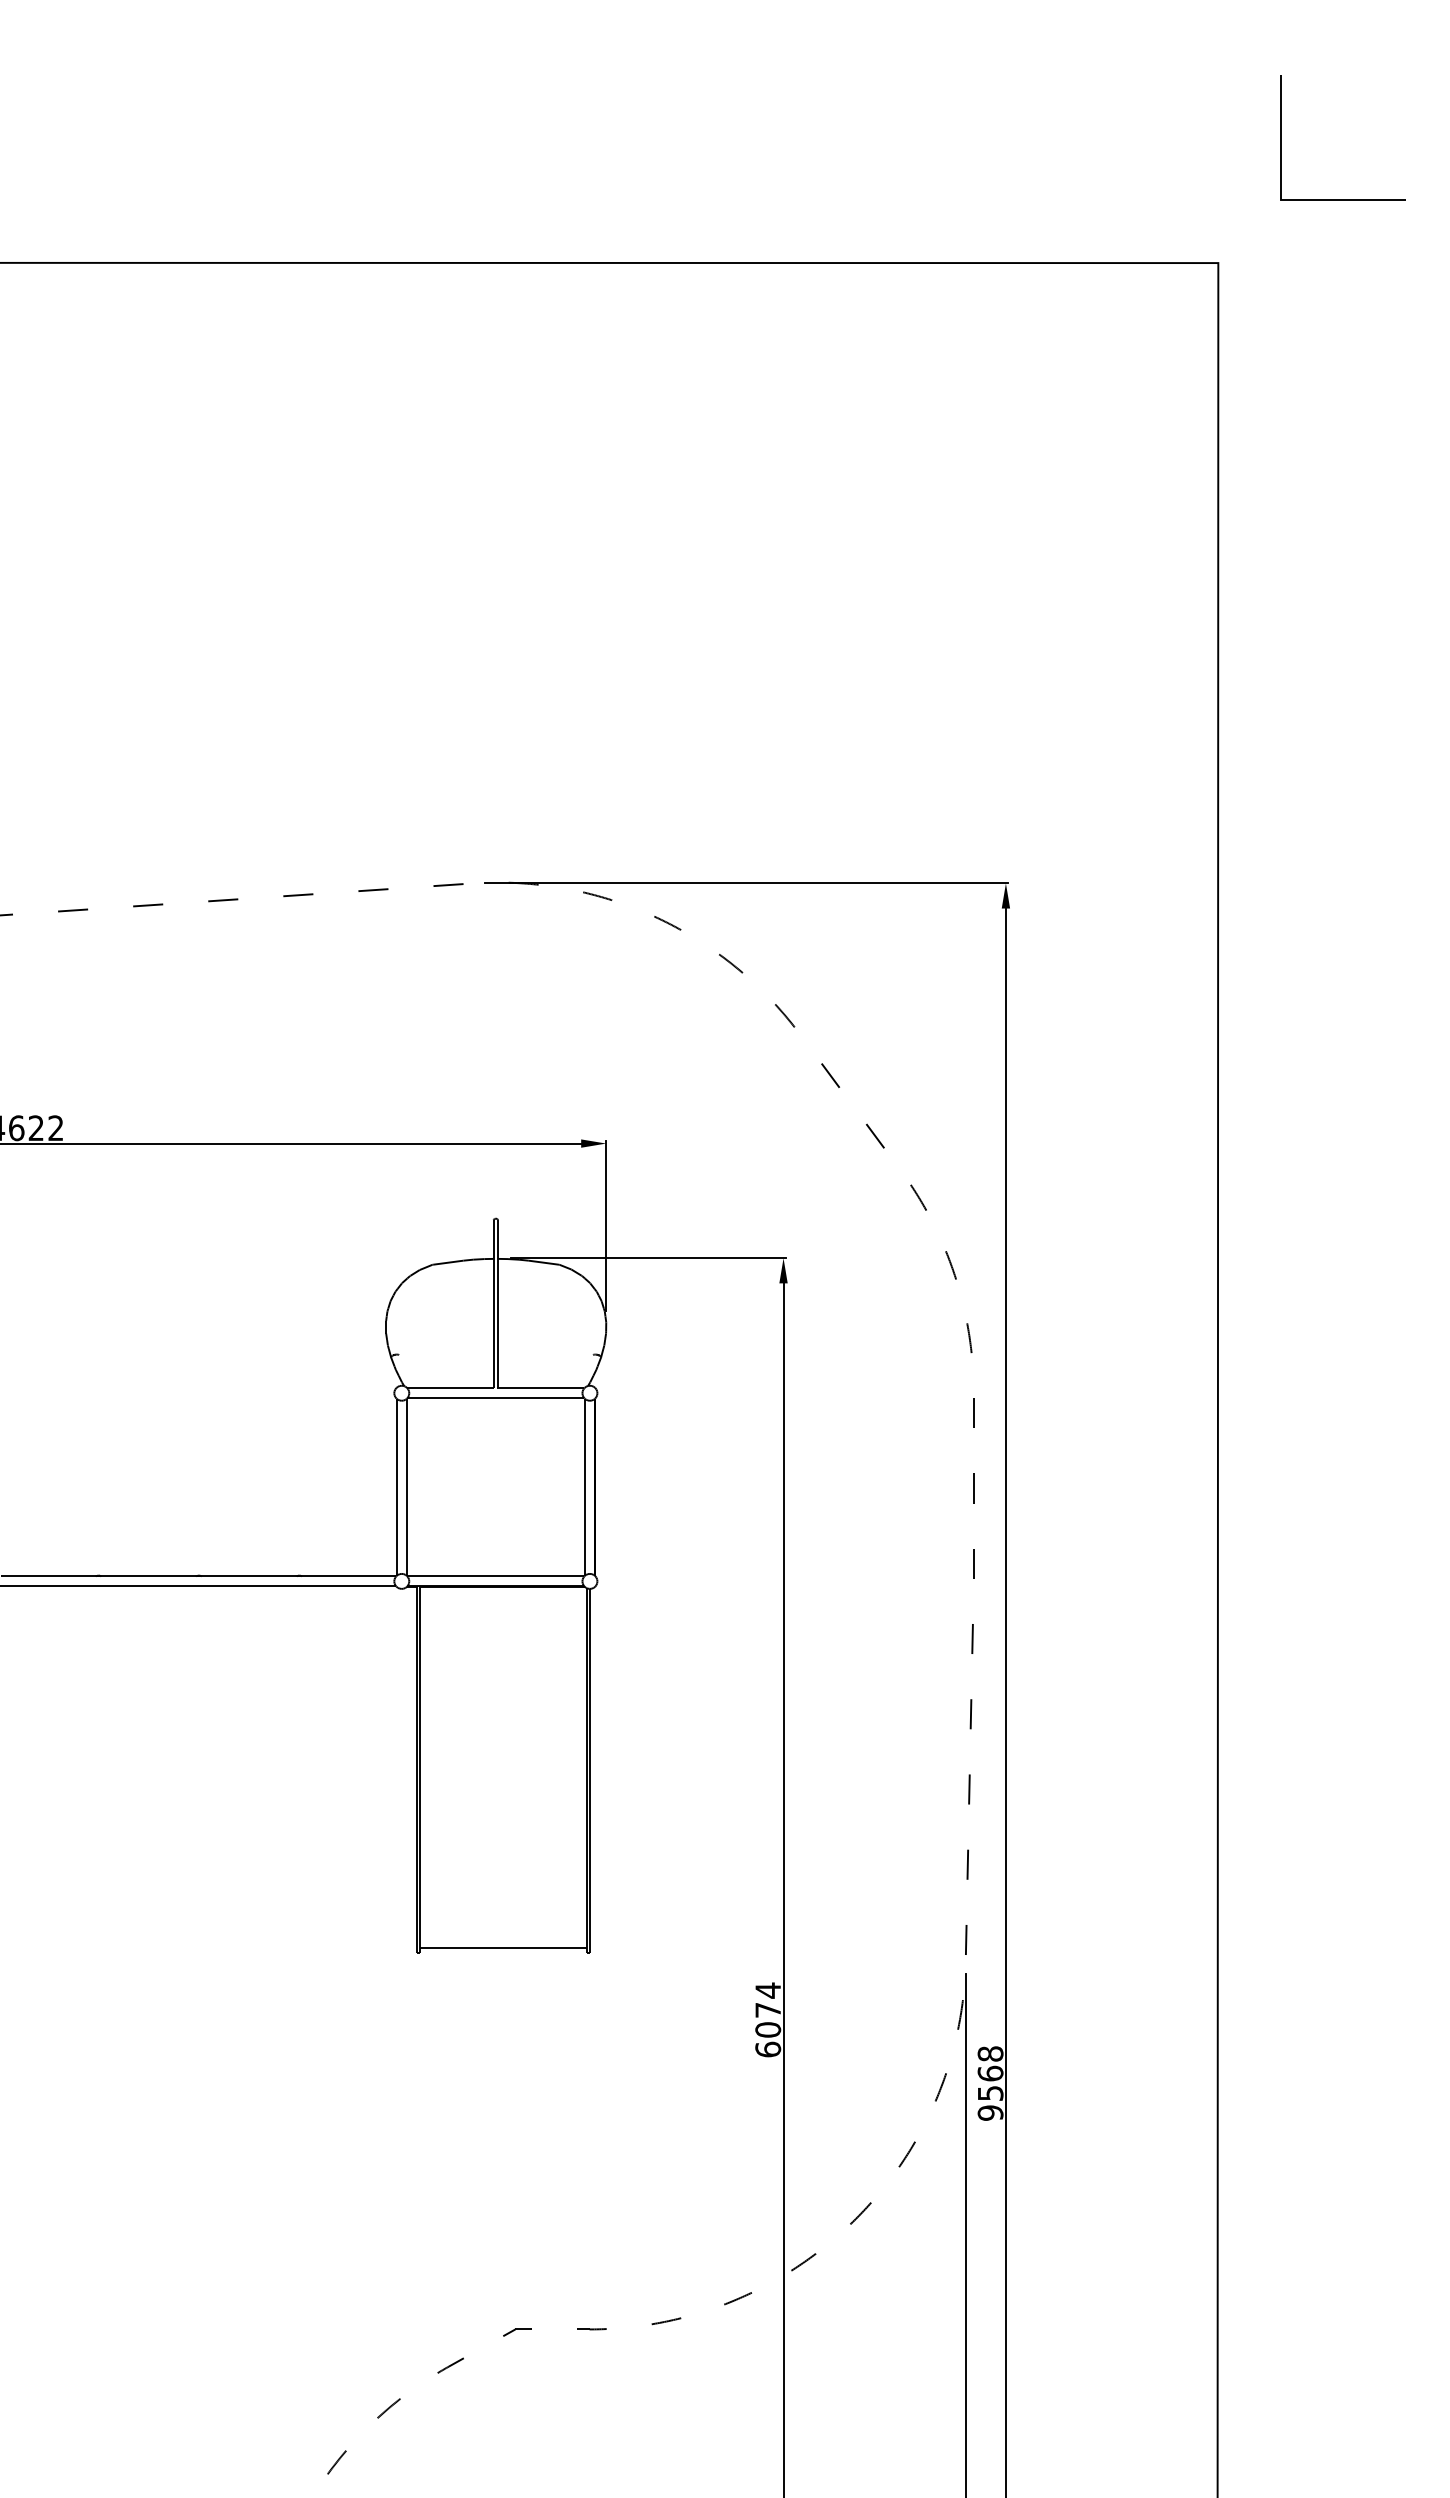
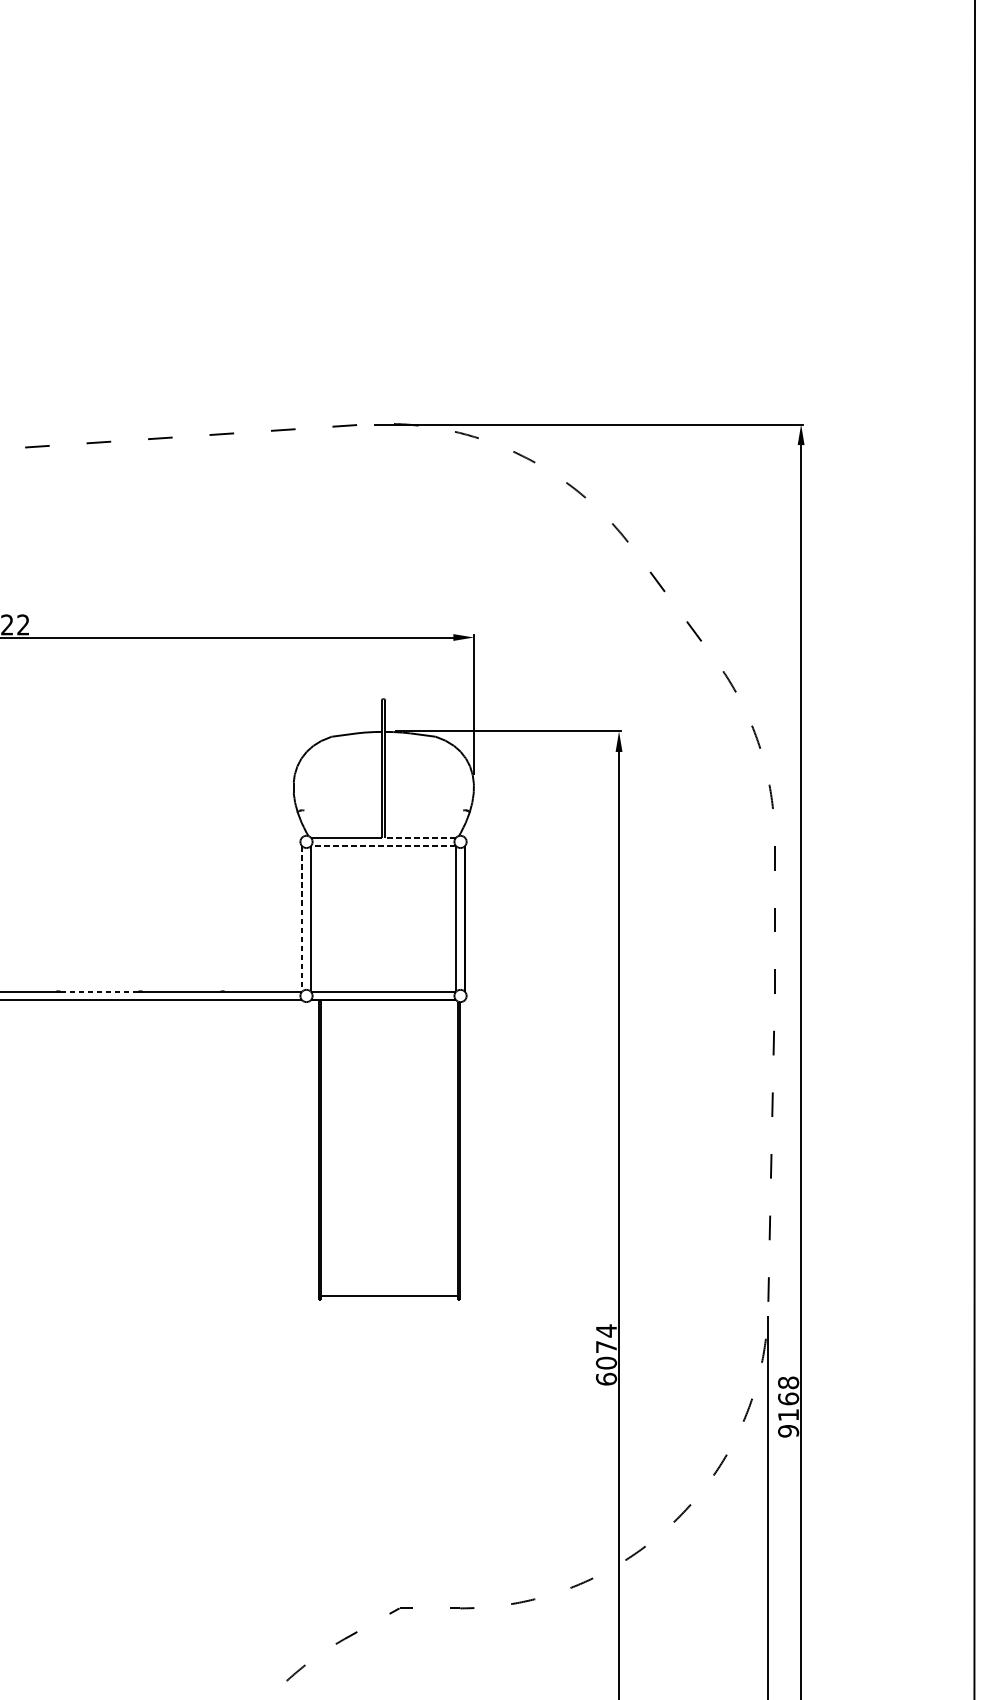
line: (540, 1388) -> (420, 838), solid -> dashed
line: (495, 1398) -> (383, 846), solid -> dashed
line: (396, 1487) -> (302, 919), solid -> dashed
line: (149, 1576) -> (99, 991), solid -> dashed
text: (990, 2093) -> (788, 1415), 9568 -> 9168

